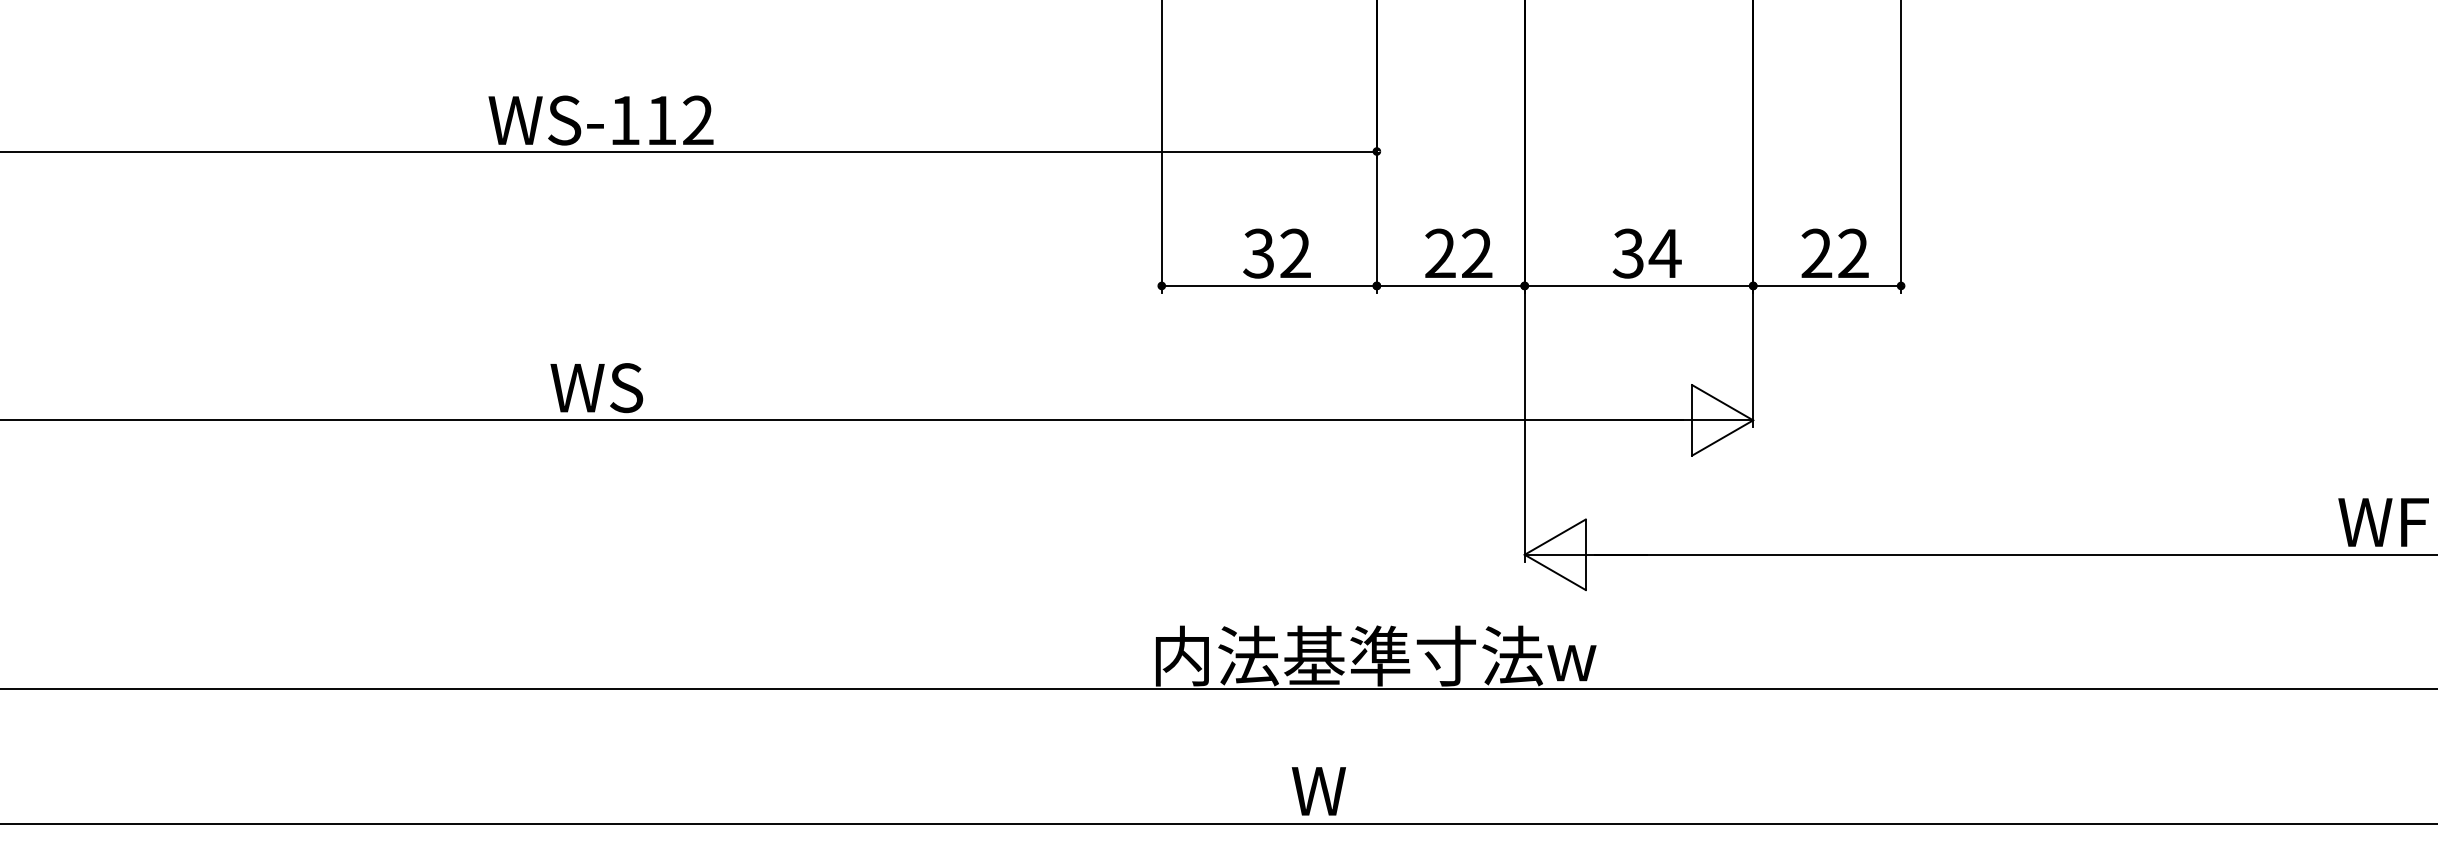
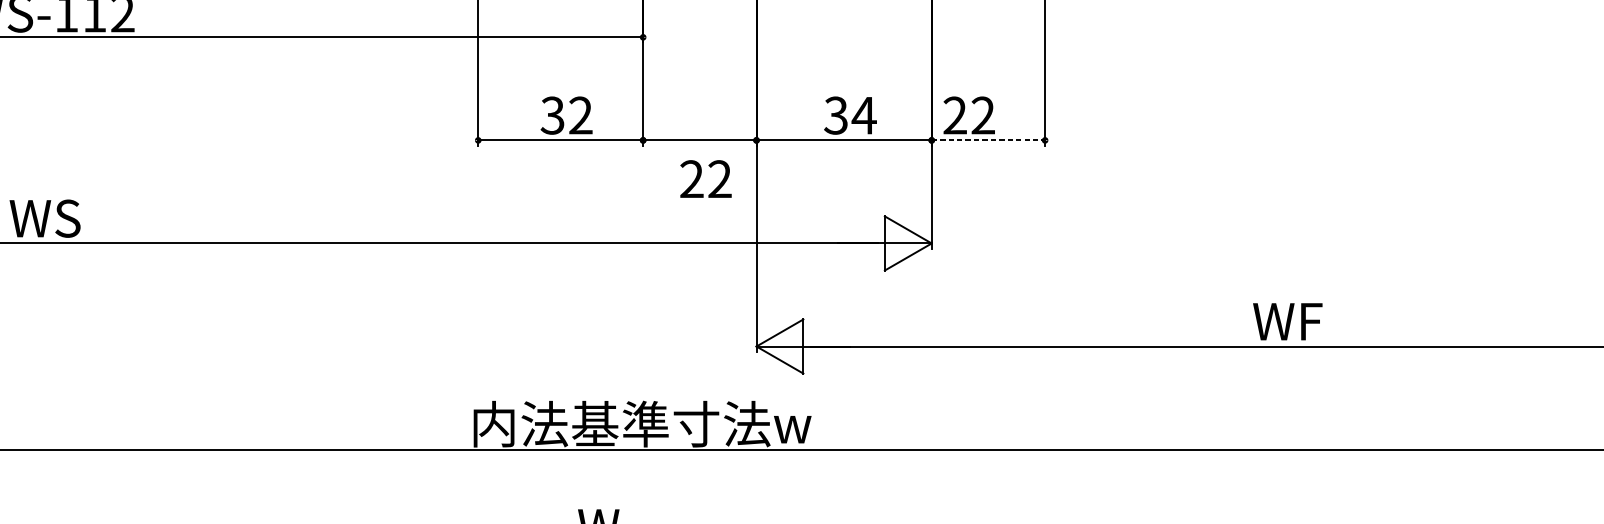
text: (1458, 252) -> (705, 178), moved
text: (1834, 252) -> (968, 114), moved
line: (1827, 285) -> (988, 140), solid -> dashed
text: (2383, 522) -> (1287, 321), moved

